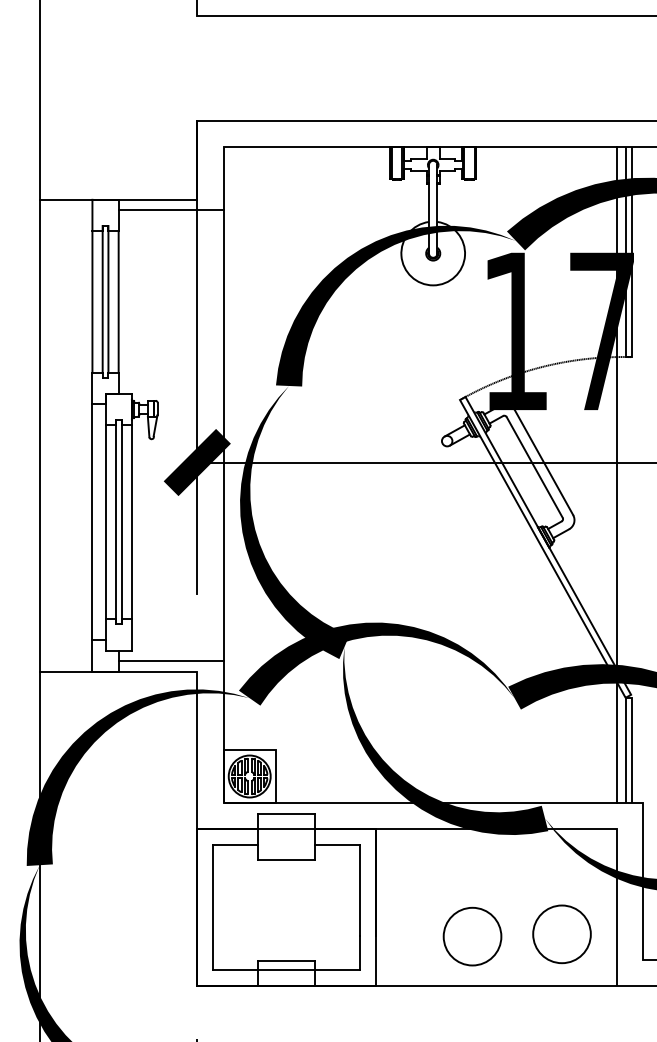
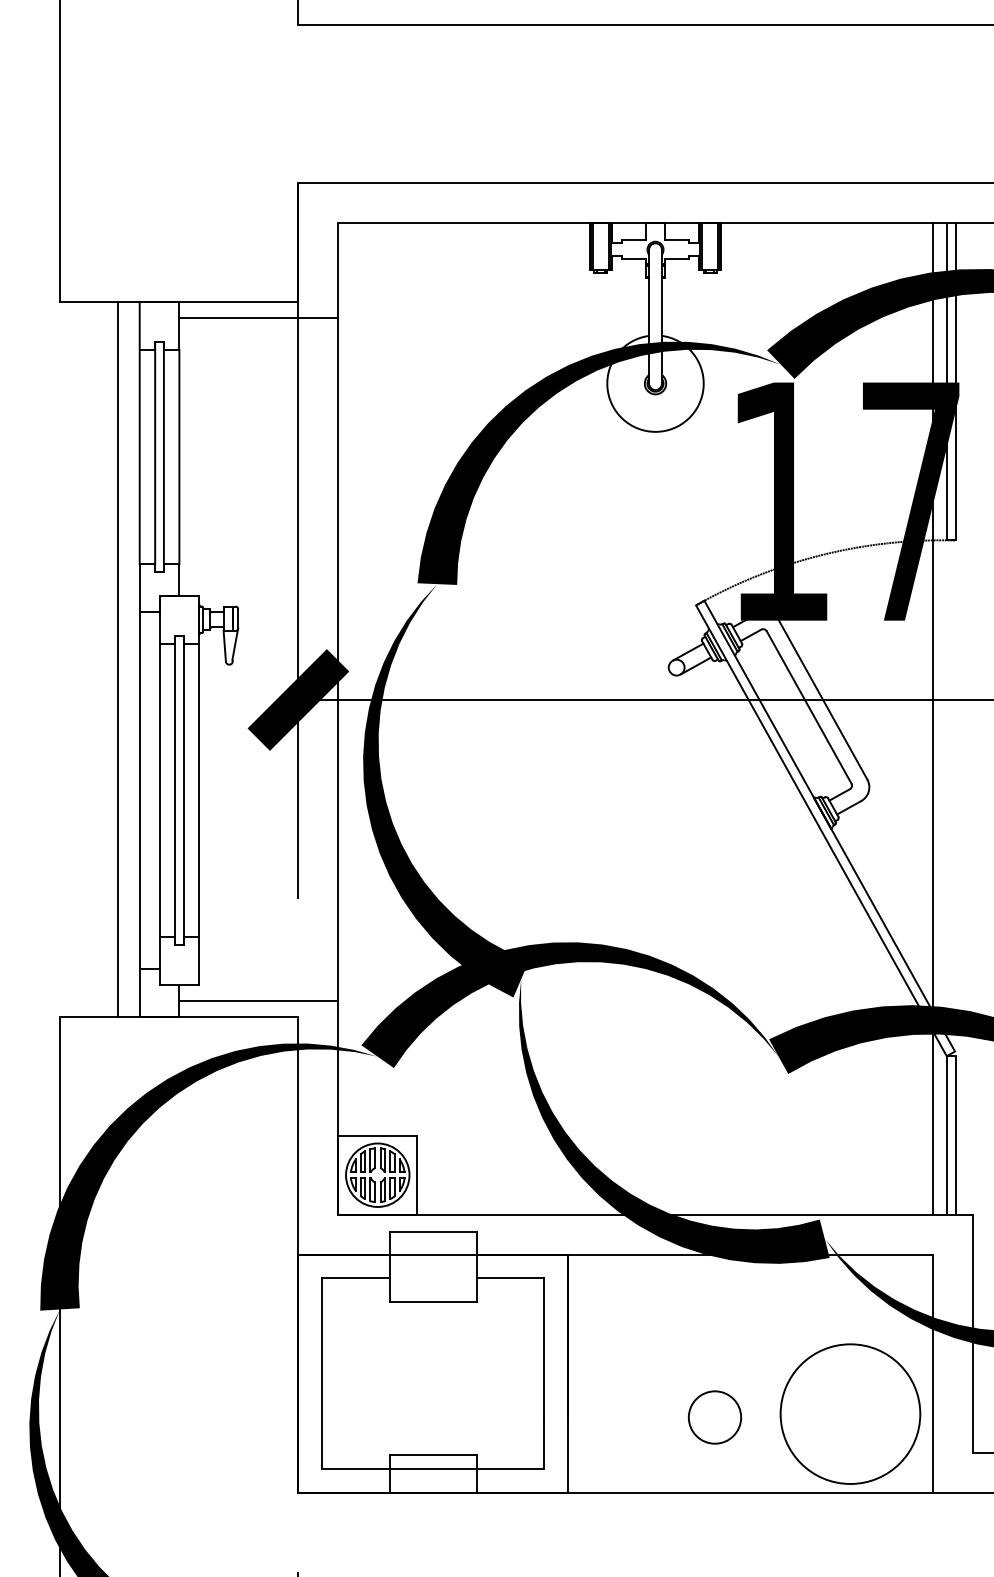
line: (40, 435) -> (118, 659), moved
circle: (561, 934) -> (849, 1414), size x1.6
circle: (472, 936) -> (714, 1417), size x0.6

